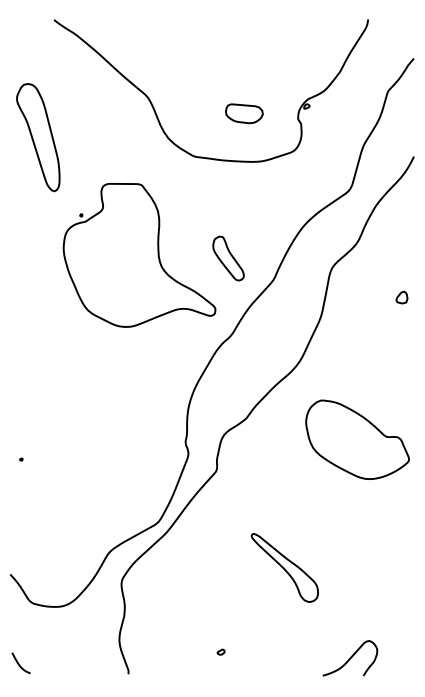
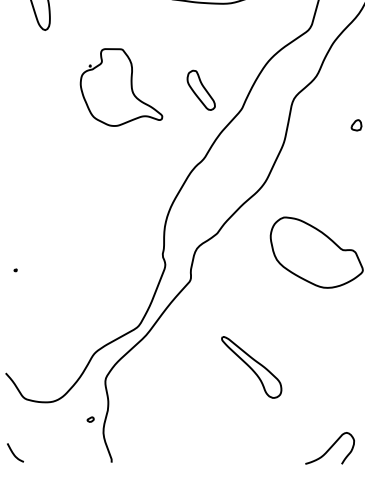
part: (139, 255) -> (121, 87), size x0.6
part: (220, 651) -> (90, 418), moved
curve: (350, 658) -> (330, 448), moved

